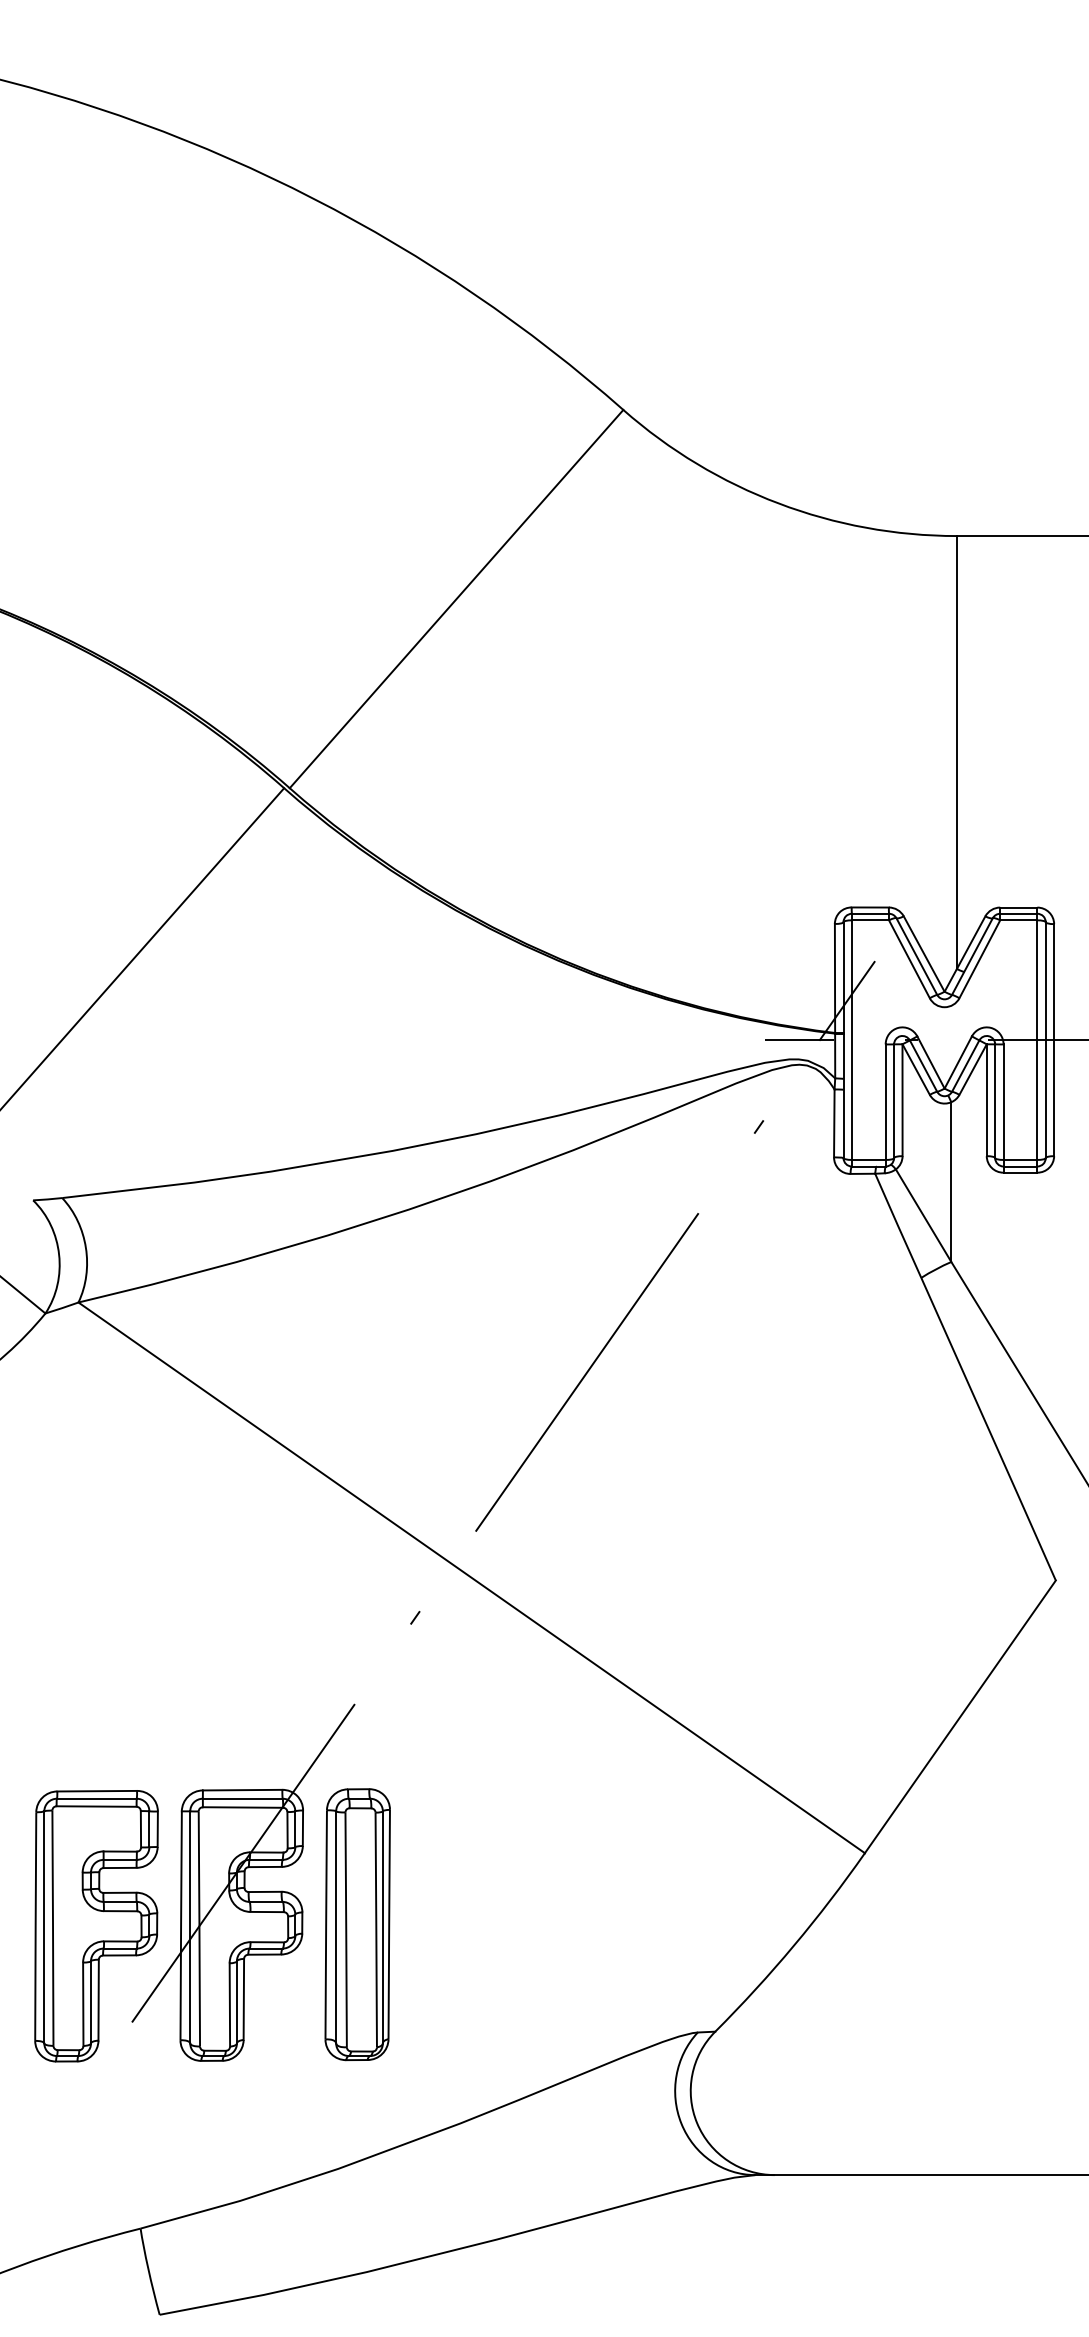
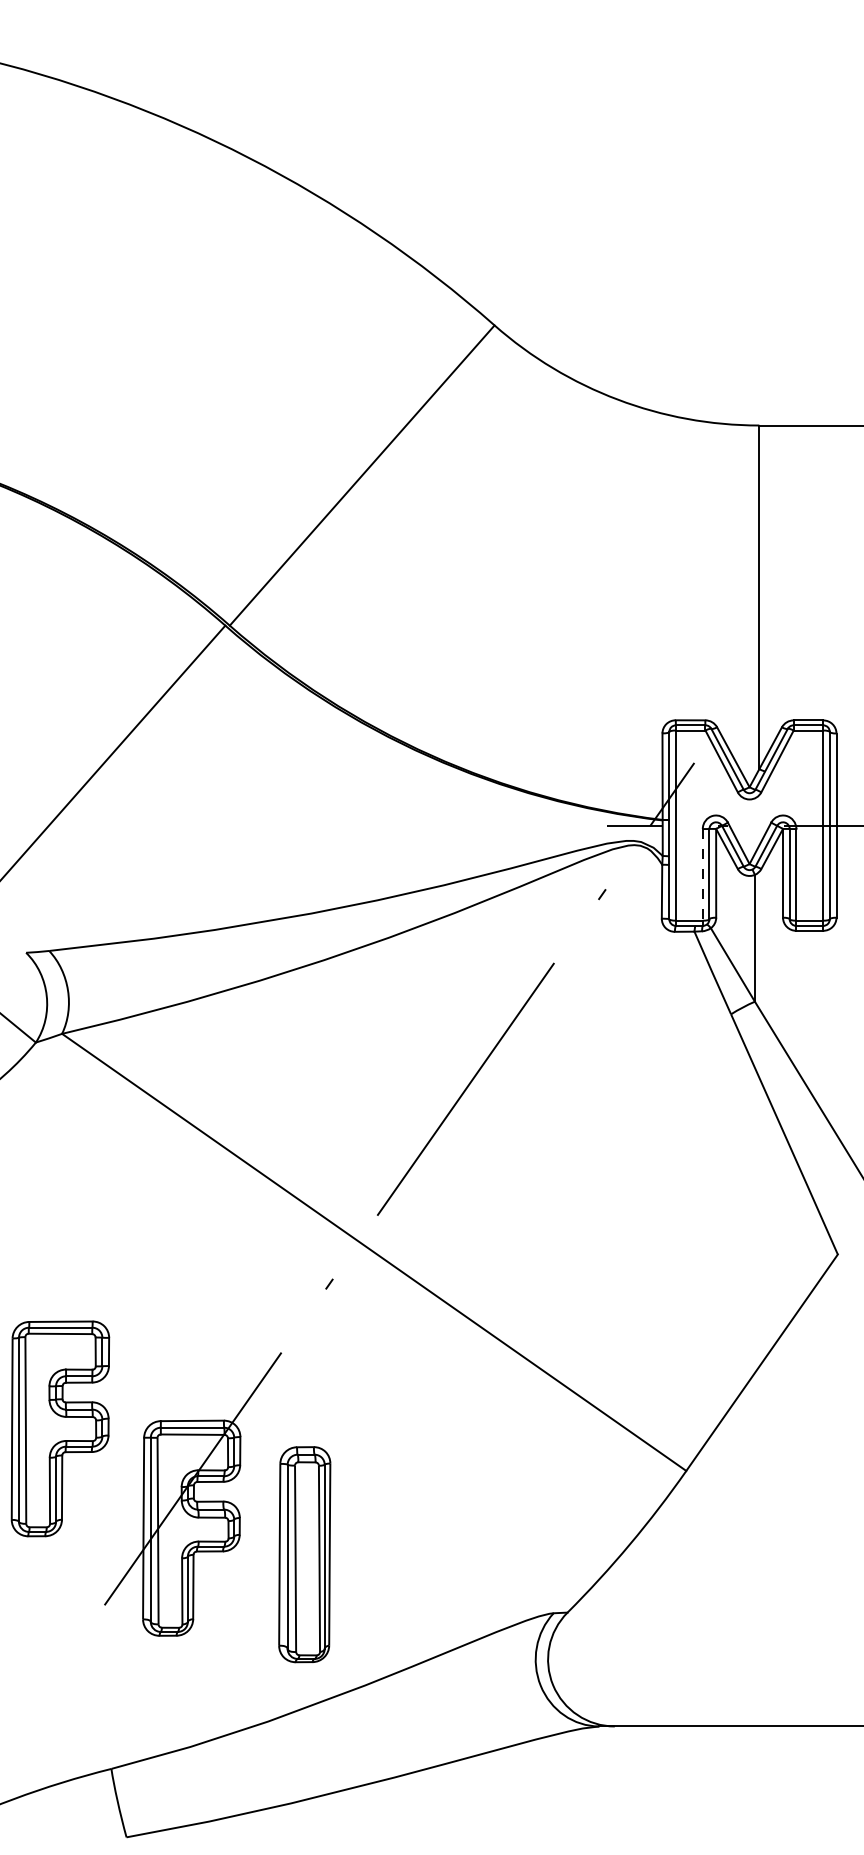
line: (885, 1101) -> (702, 874), solid -> dashed
part: (357, 1924) -> (304, 1554), moved
part: (96, 1925) -> (60, 1428), moved

